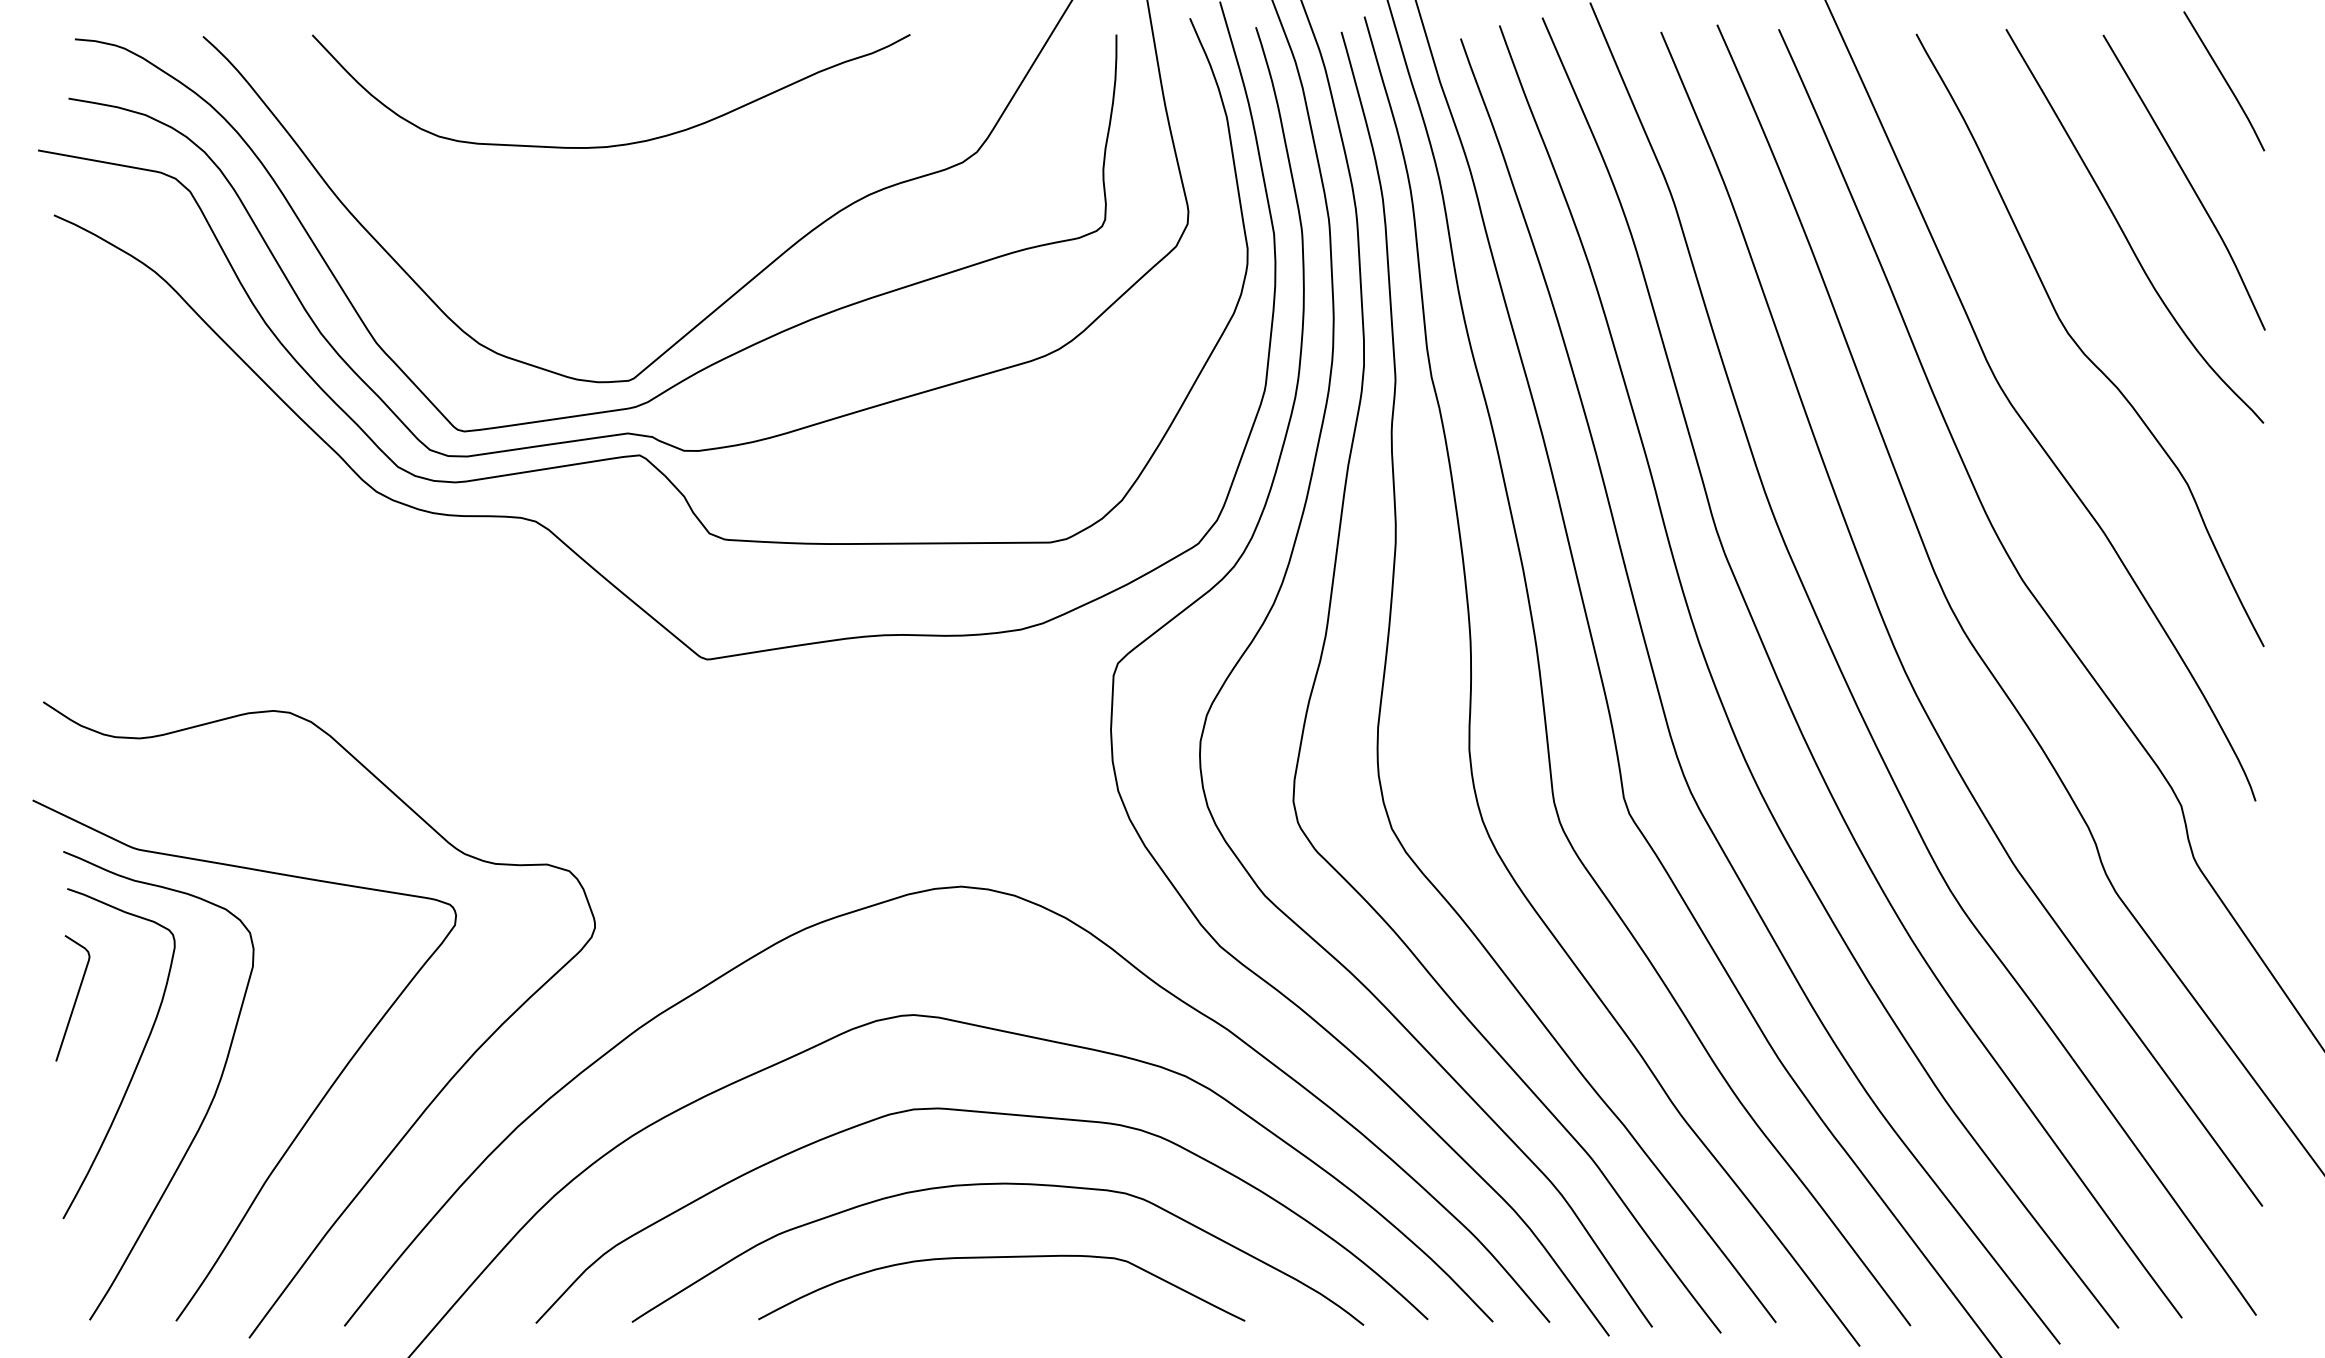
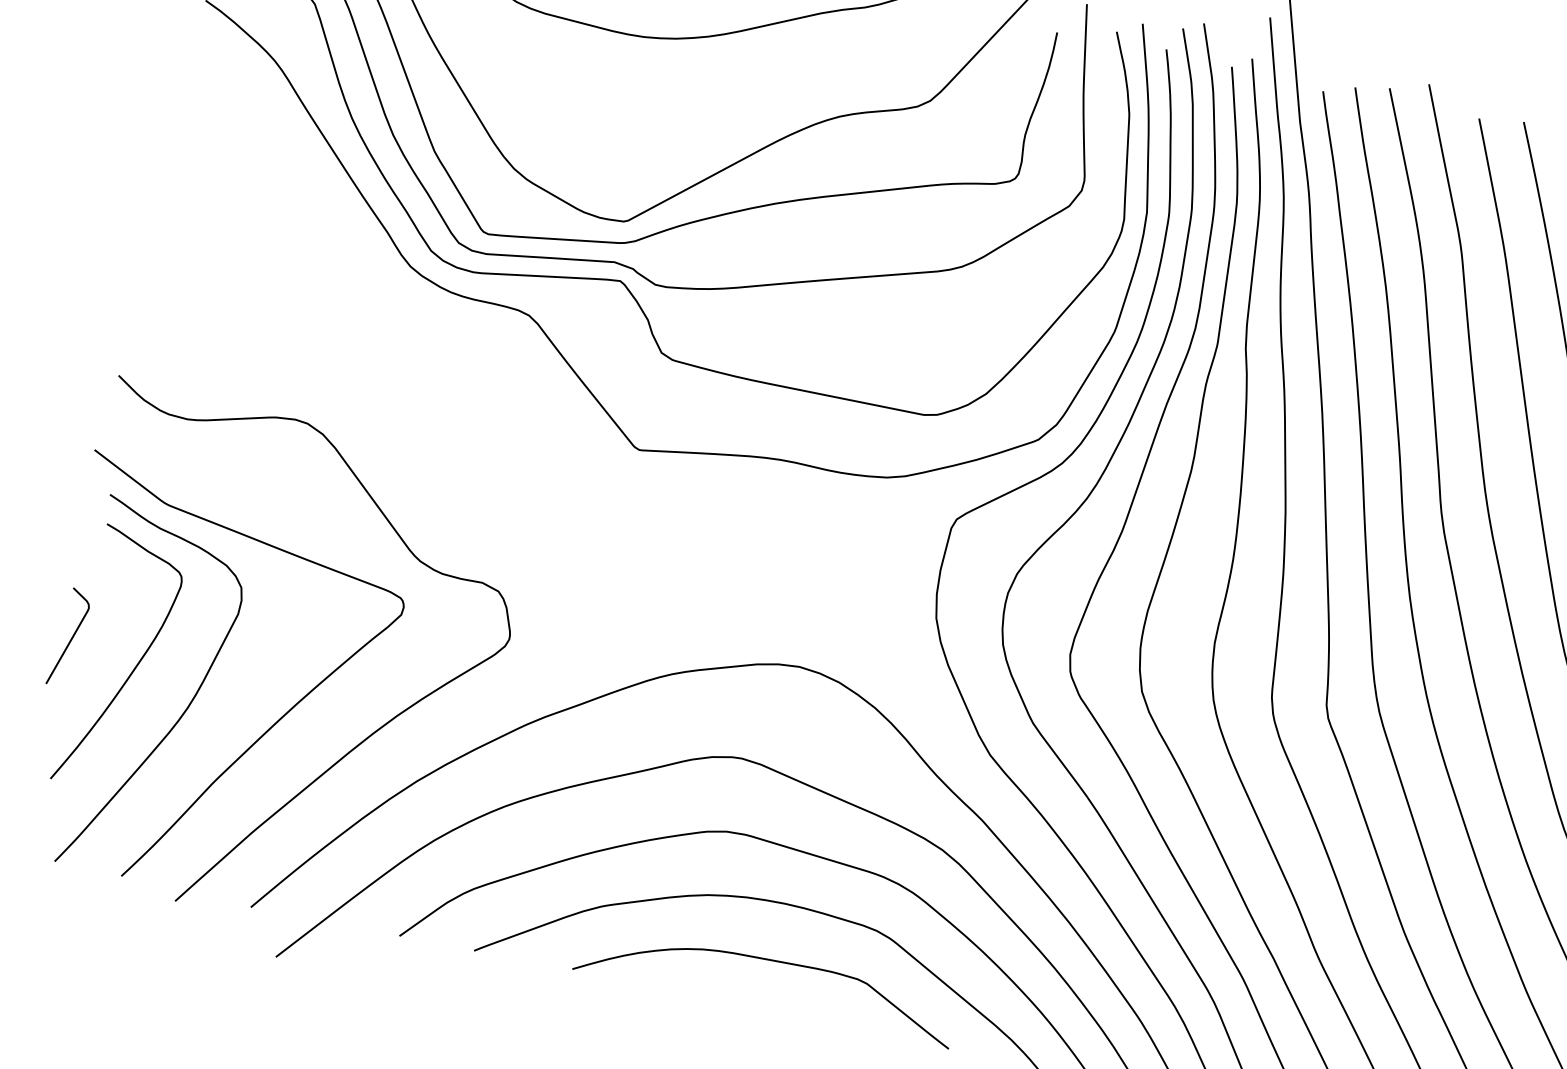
curve: (75, 998) -> (71, 638), moved

